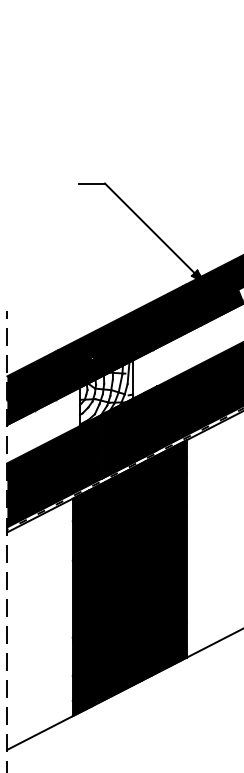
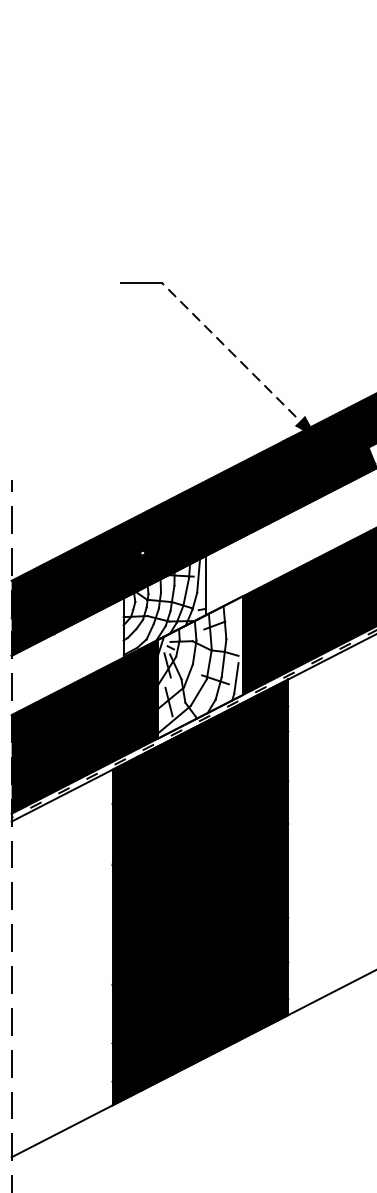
line: (152, 230) -> (235, 355), solid -> dashed
fill: (129, 432) -> (200, 667), removed

